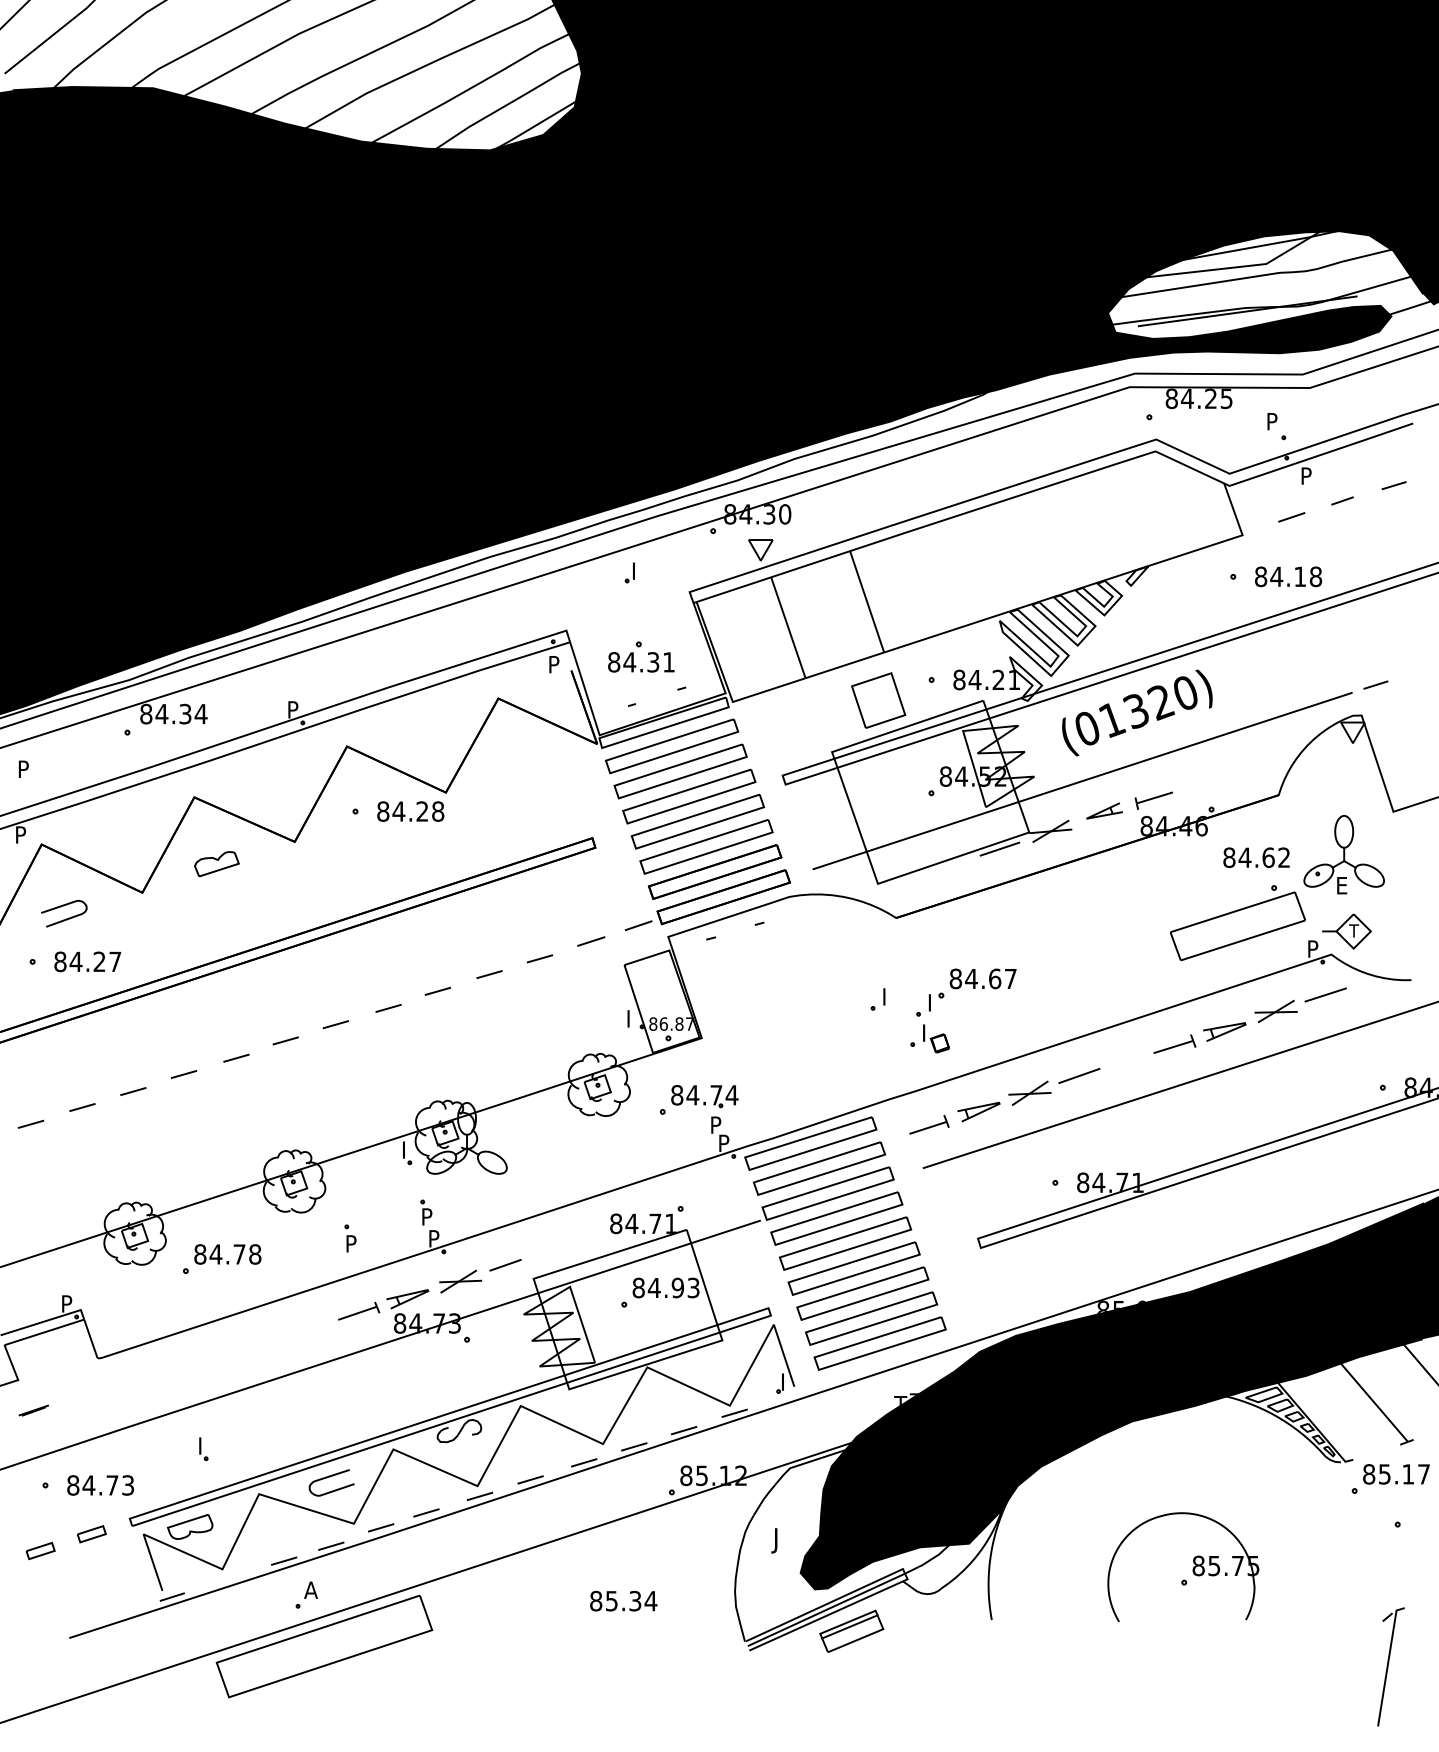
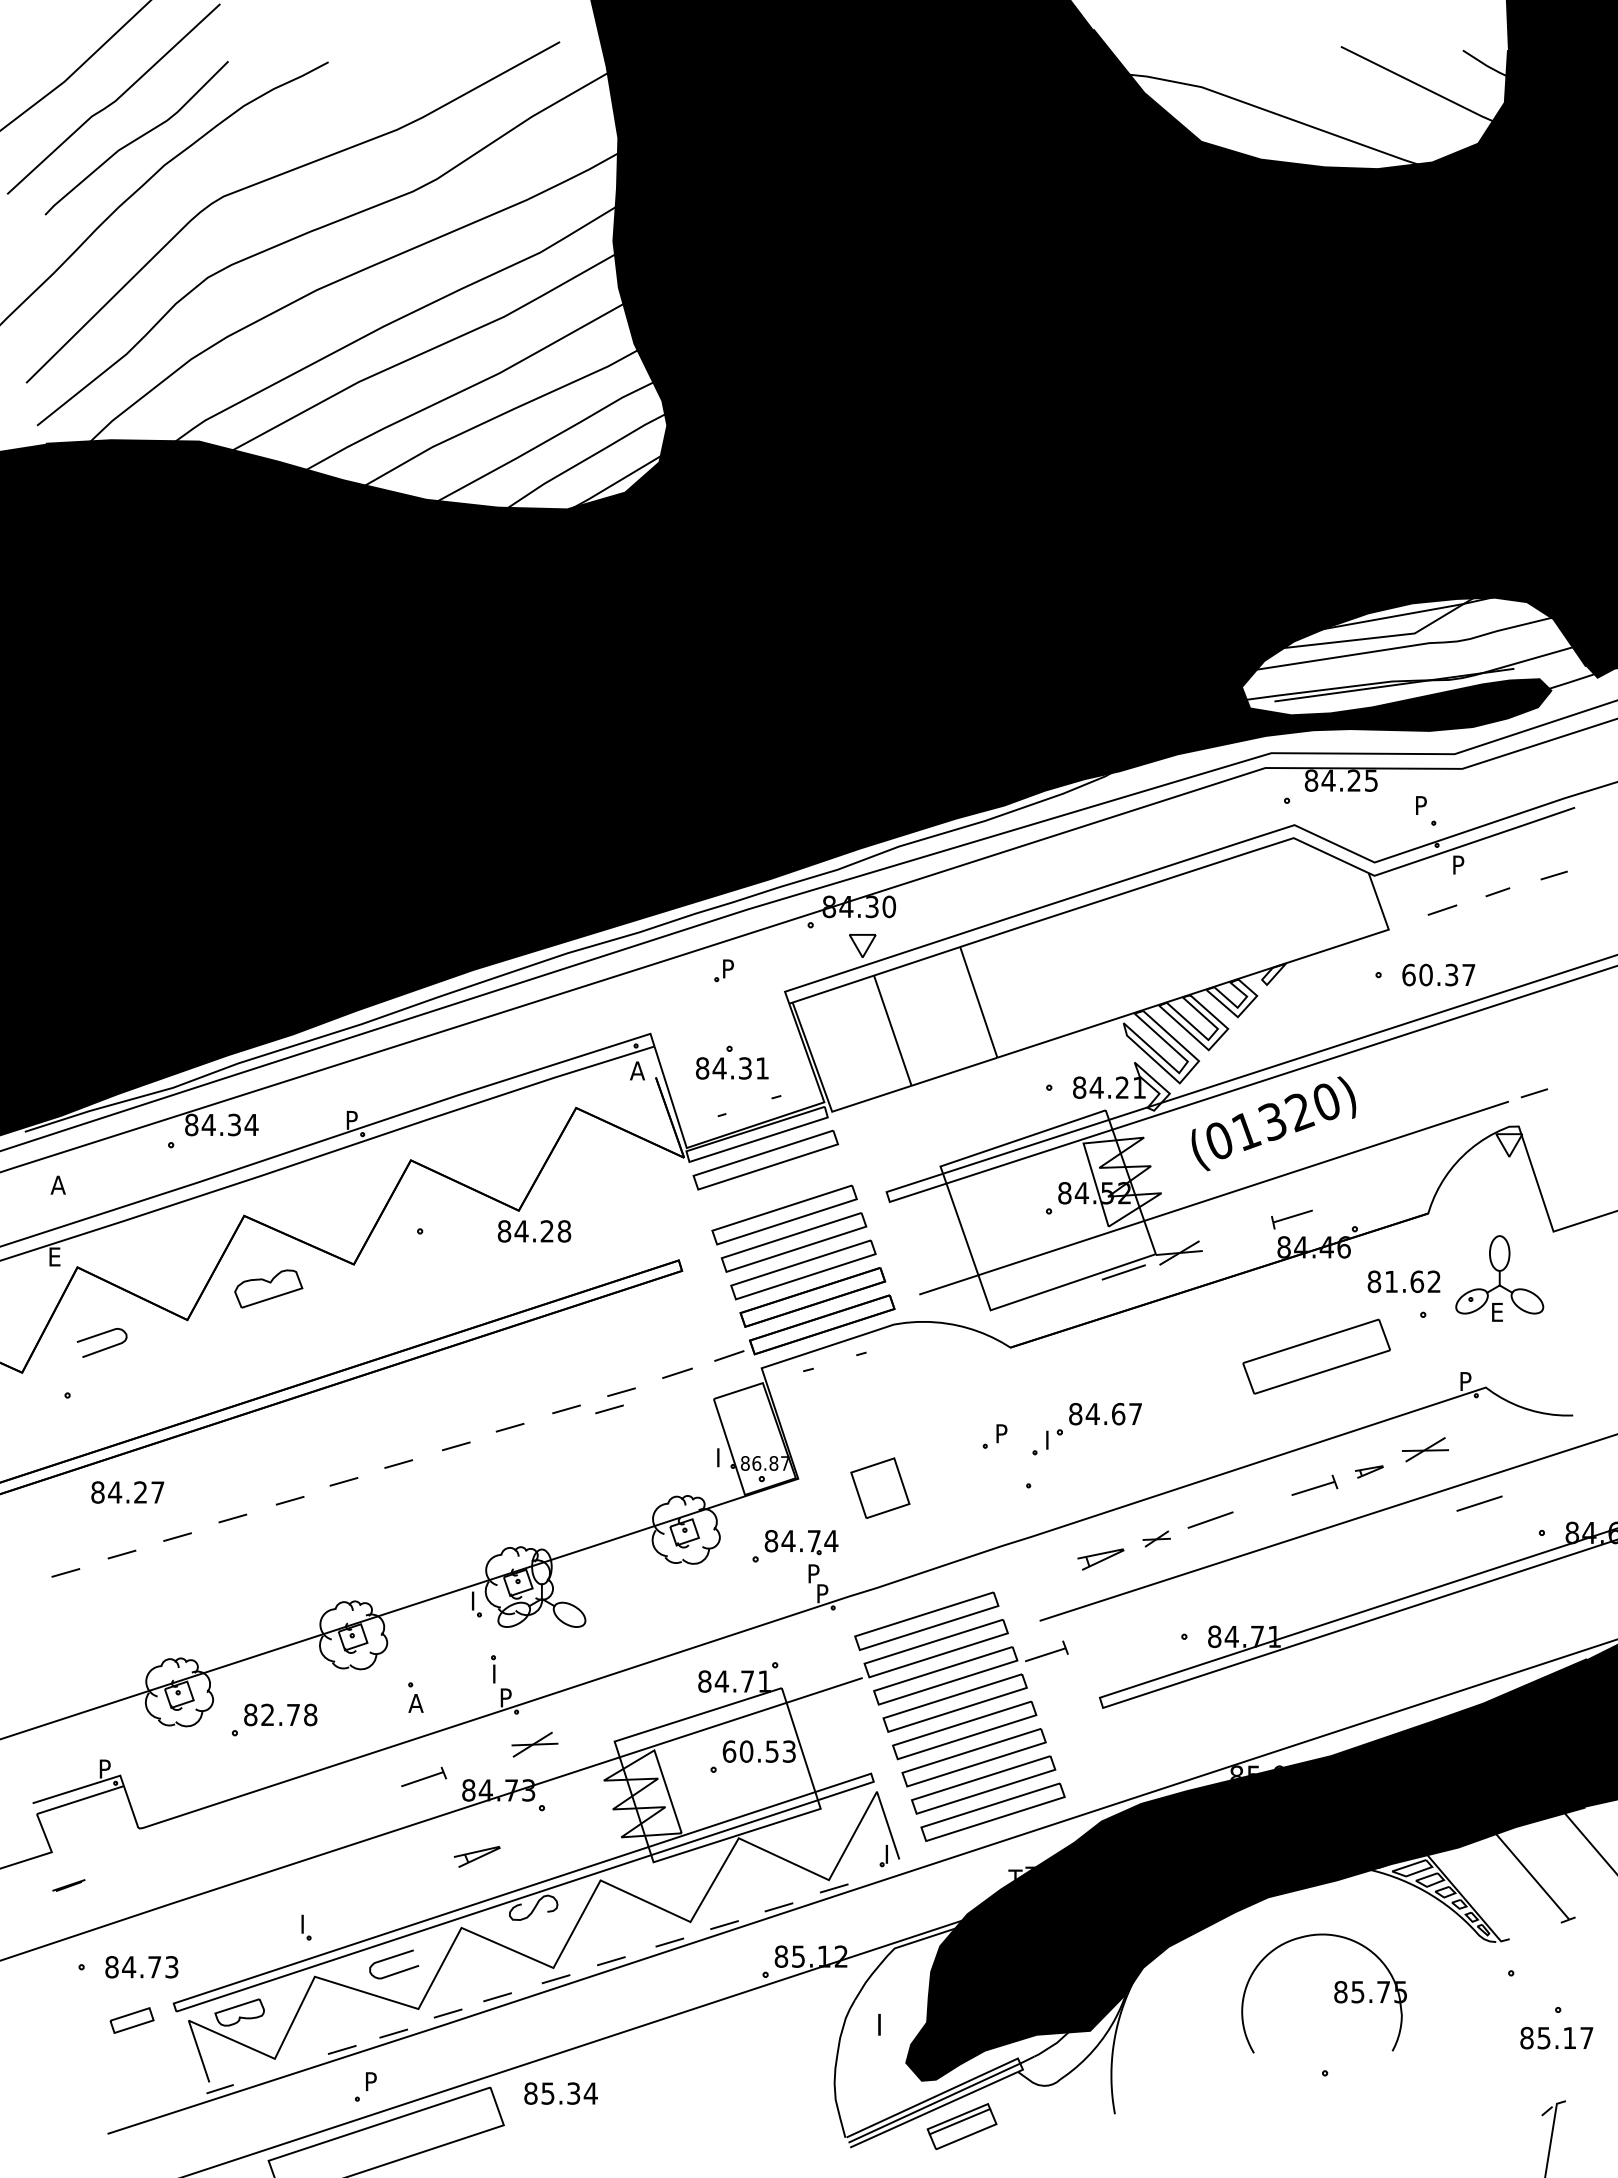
text: (638, 567) -> (729, 964), I -> P
text: (1288, 576) -> (1438, 974), 84.18 -> 60.37
text: (554, 664) -> (637, 1070), P -> A
part: (878, 699) -> (880, 1487), moved
text: (23, 768) -> (57, 1184), P -> A
part: (680, 771) -> (775, 1187), removed
part: (1104, 810) -> (1238, 1230), removed
text: (410, 811) -> (534, 1231), moved
text: (21, 834) -> (55, 1256), P -> E
text: (1245, 857) -> (1391, 1281), 84.62 -> 81.62
part: (216, 863) -> (268, 1288), size x1.4
part: (1237, 926) -> (1316, 1356), moved
part: (1346, 931) -> (1502, 1362), removed
text: (87, 961) -> (127, 1492), moved
line: (528, 974) -> (609, 1409), added
text: (888, 992) -> (1002, 1429), I -> P
line: (1325, 994) -> (1479, 1503), moved
part: (1224, 1031) -> (1368, 1471), size x0.6
part: (936, 1038) -> (1054, 1479), removed
part: (1029, 1092) -> (1156, 1538), size x0.6
part: (929, 1124) -> (1046, 1651), moved
part: (810, 1143) -> (916, 1593), removed
text: (428, 1212) -> (499, 1669), P -> I
text: (351, 1243) -> (415, 1703), P -> A
text: (215, 1253) -> (267, 1714), 84.78 -> 82.78
line: (505, 1264) -> (583, 1726), removed
text: (658, 1287) -> (750, 1751), 84.93 -> 60.53
part: (407, 1298) -> (476, 1856), moved
part: (203, 1449) -> (306, 1927), moved
text: (1396, 1473) -> (1556, 2037), moved
part: (92, 1534) -> (132, 2020), size x1.4
part: (40, 1550) -> (76, 2038), removed
text: (774, 1550) -> (877, 2038), J -> I
part: (1192, 1568) -> (1334, 1994), moved
text: (310, 1590) -> (371, 2081), A -> P
text: (623, 1601) -> (560, 2093), moved

